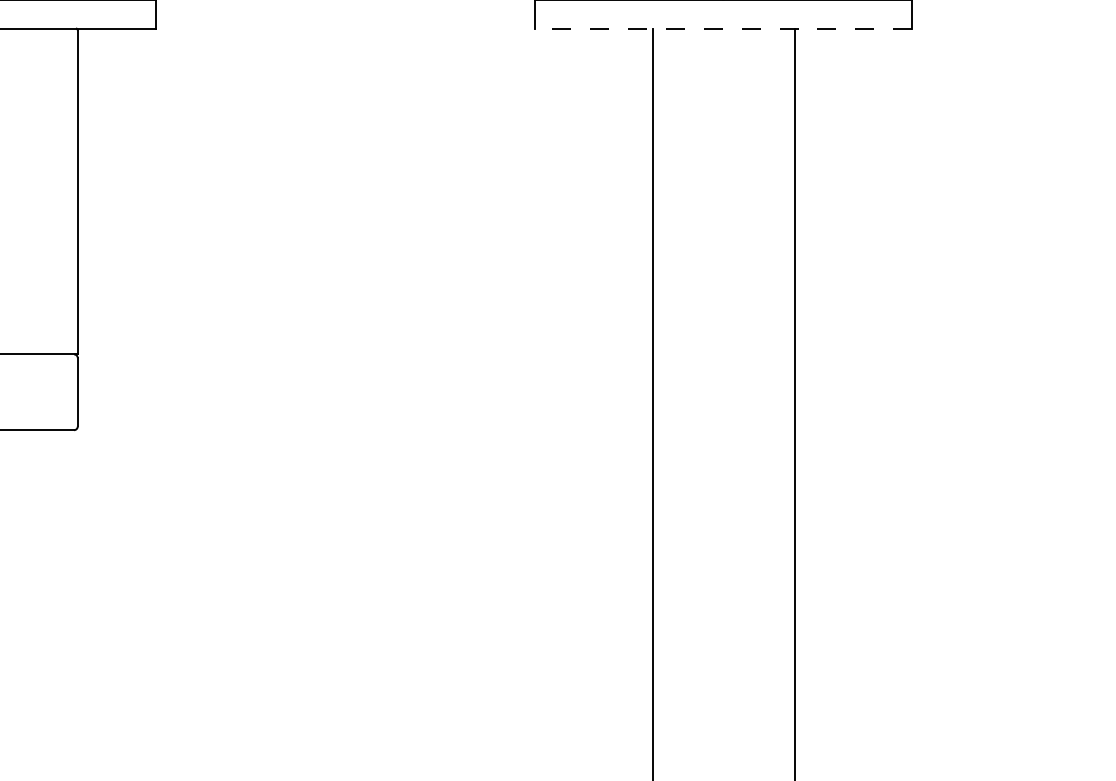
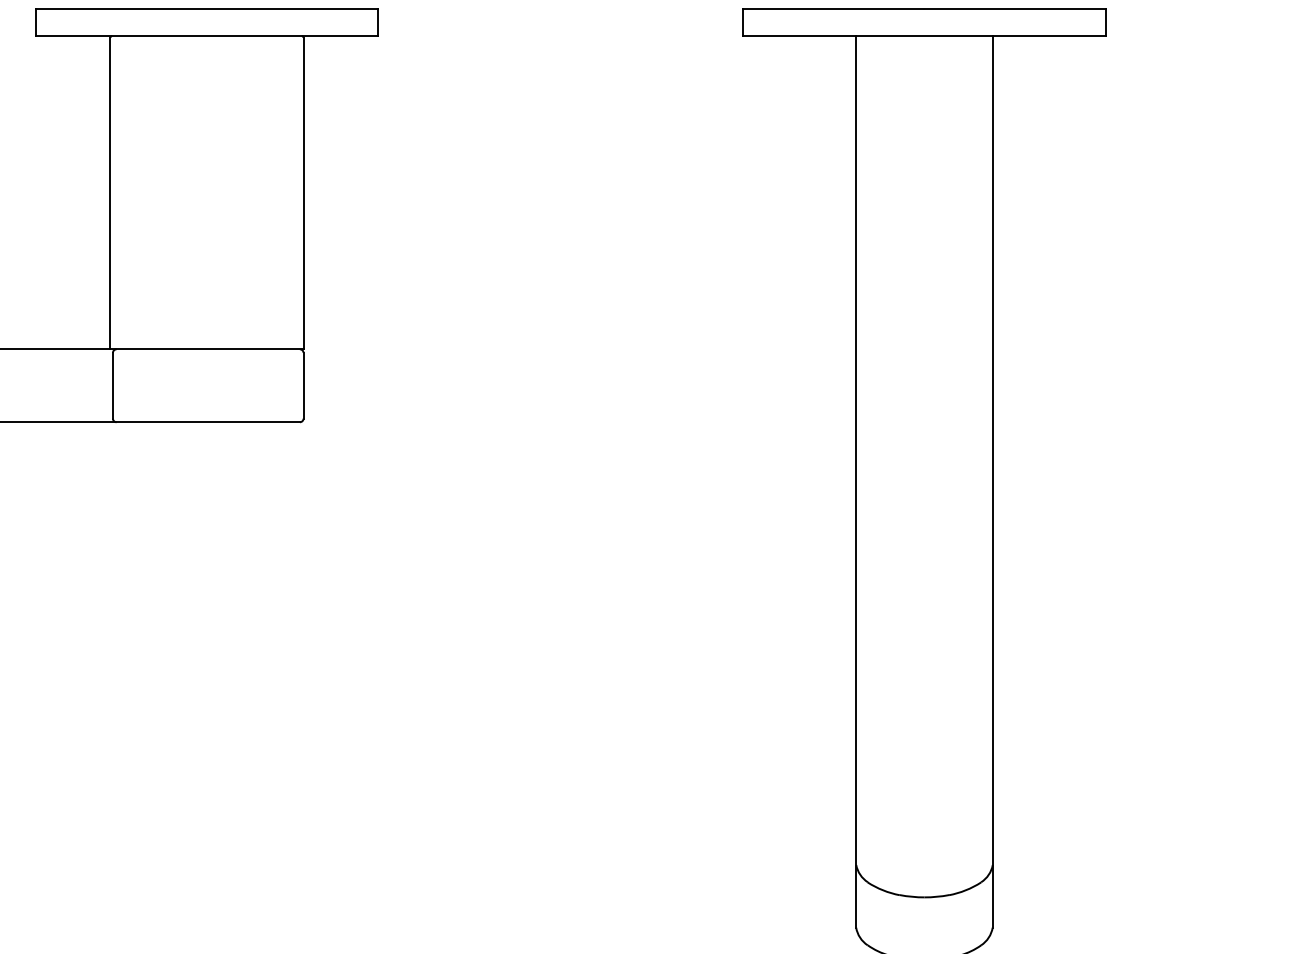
line: (723, 29) -> (924, 36), dashed -> solid

